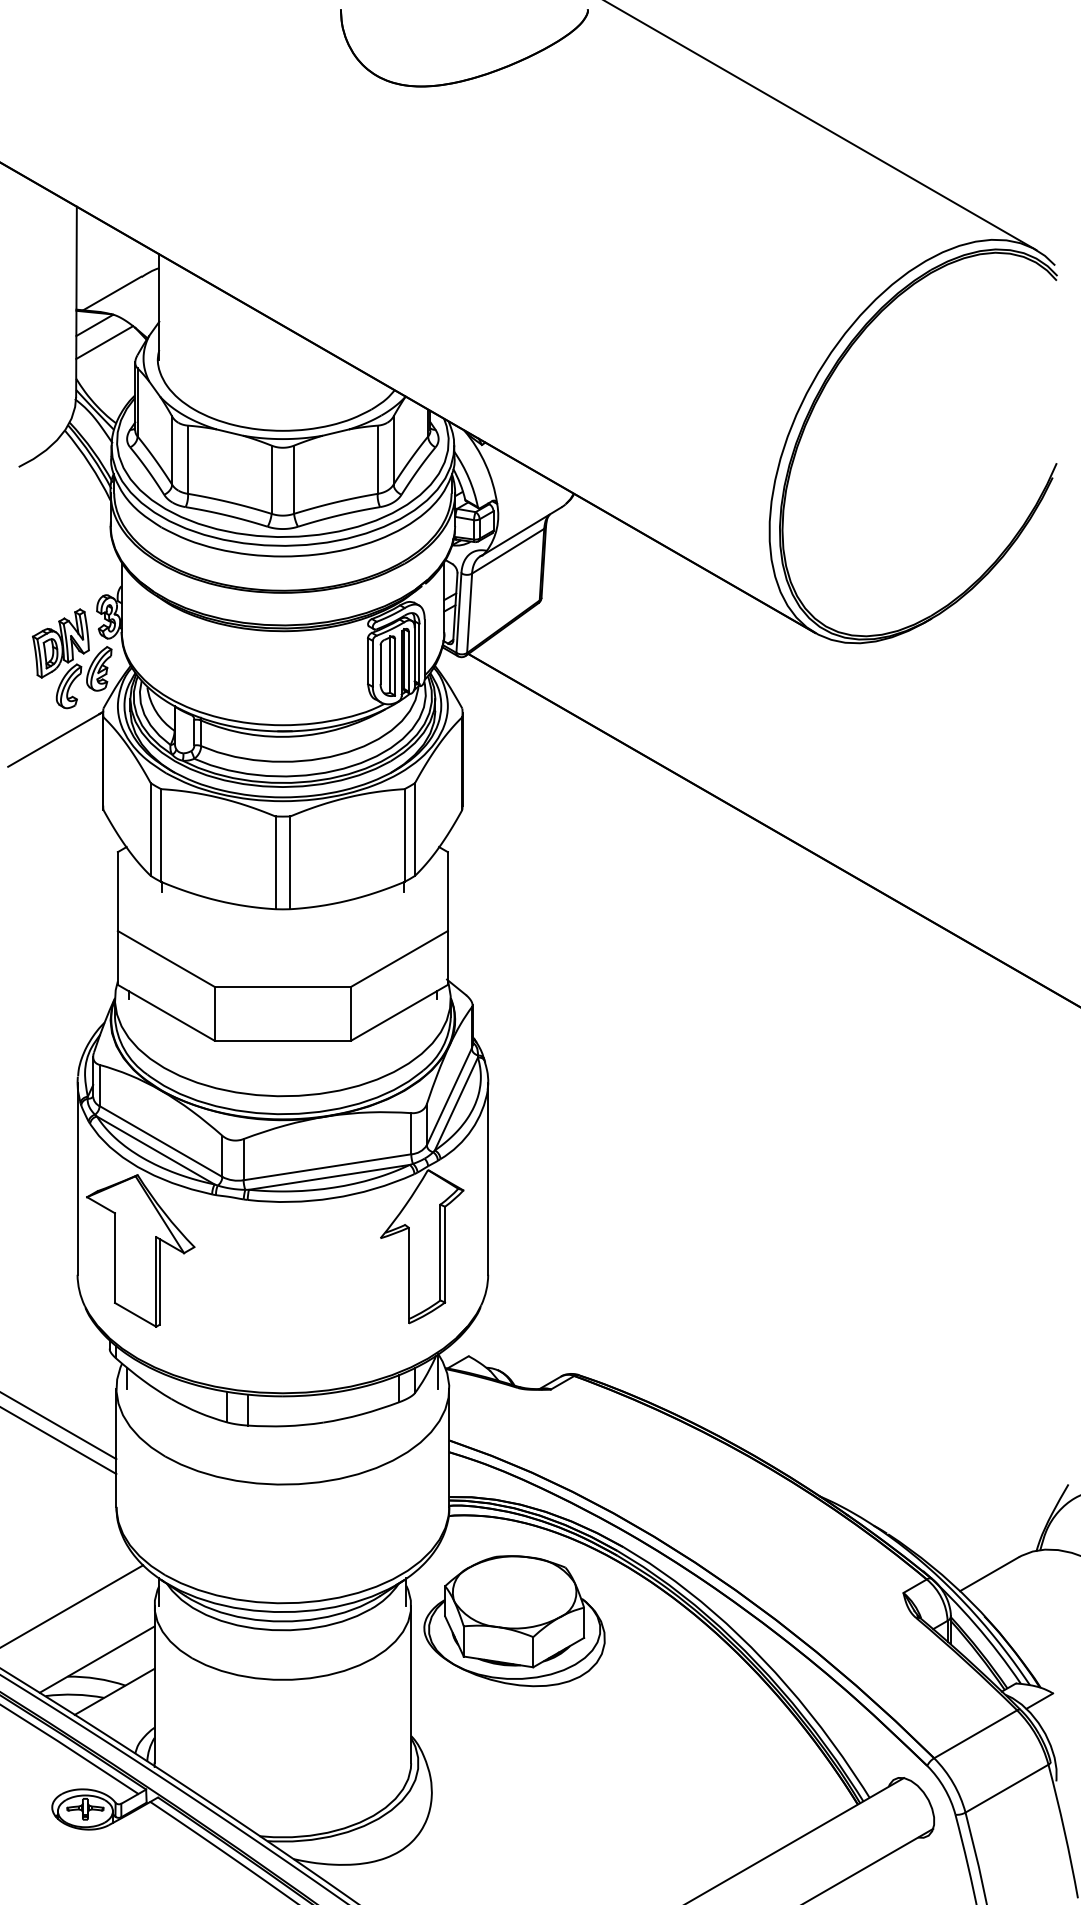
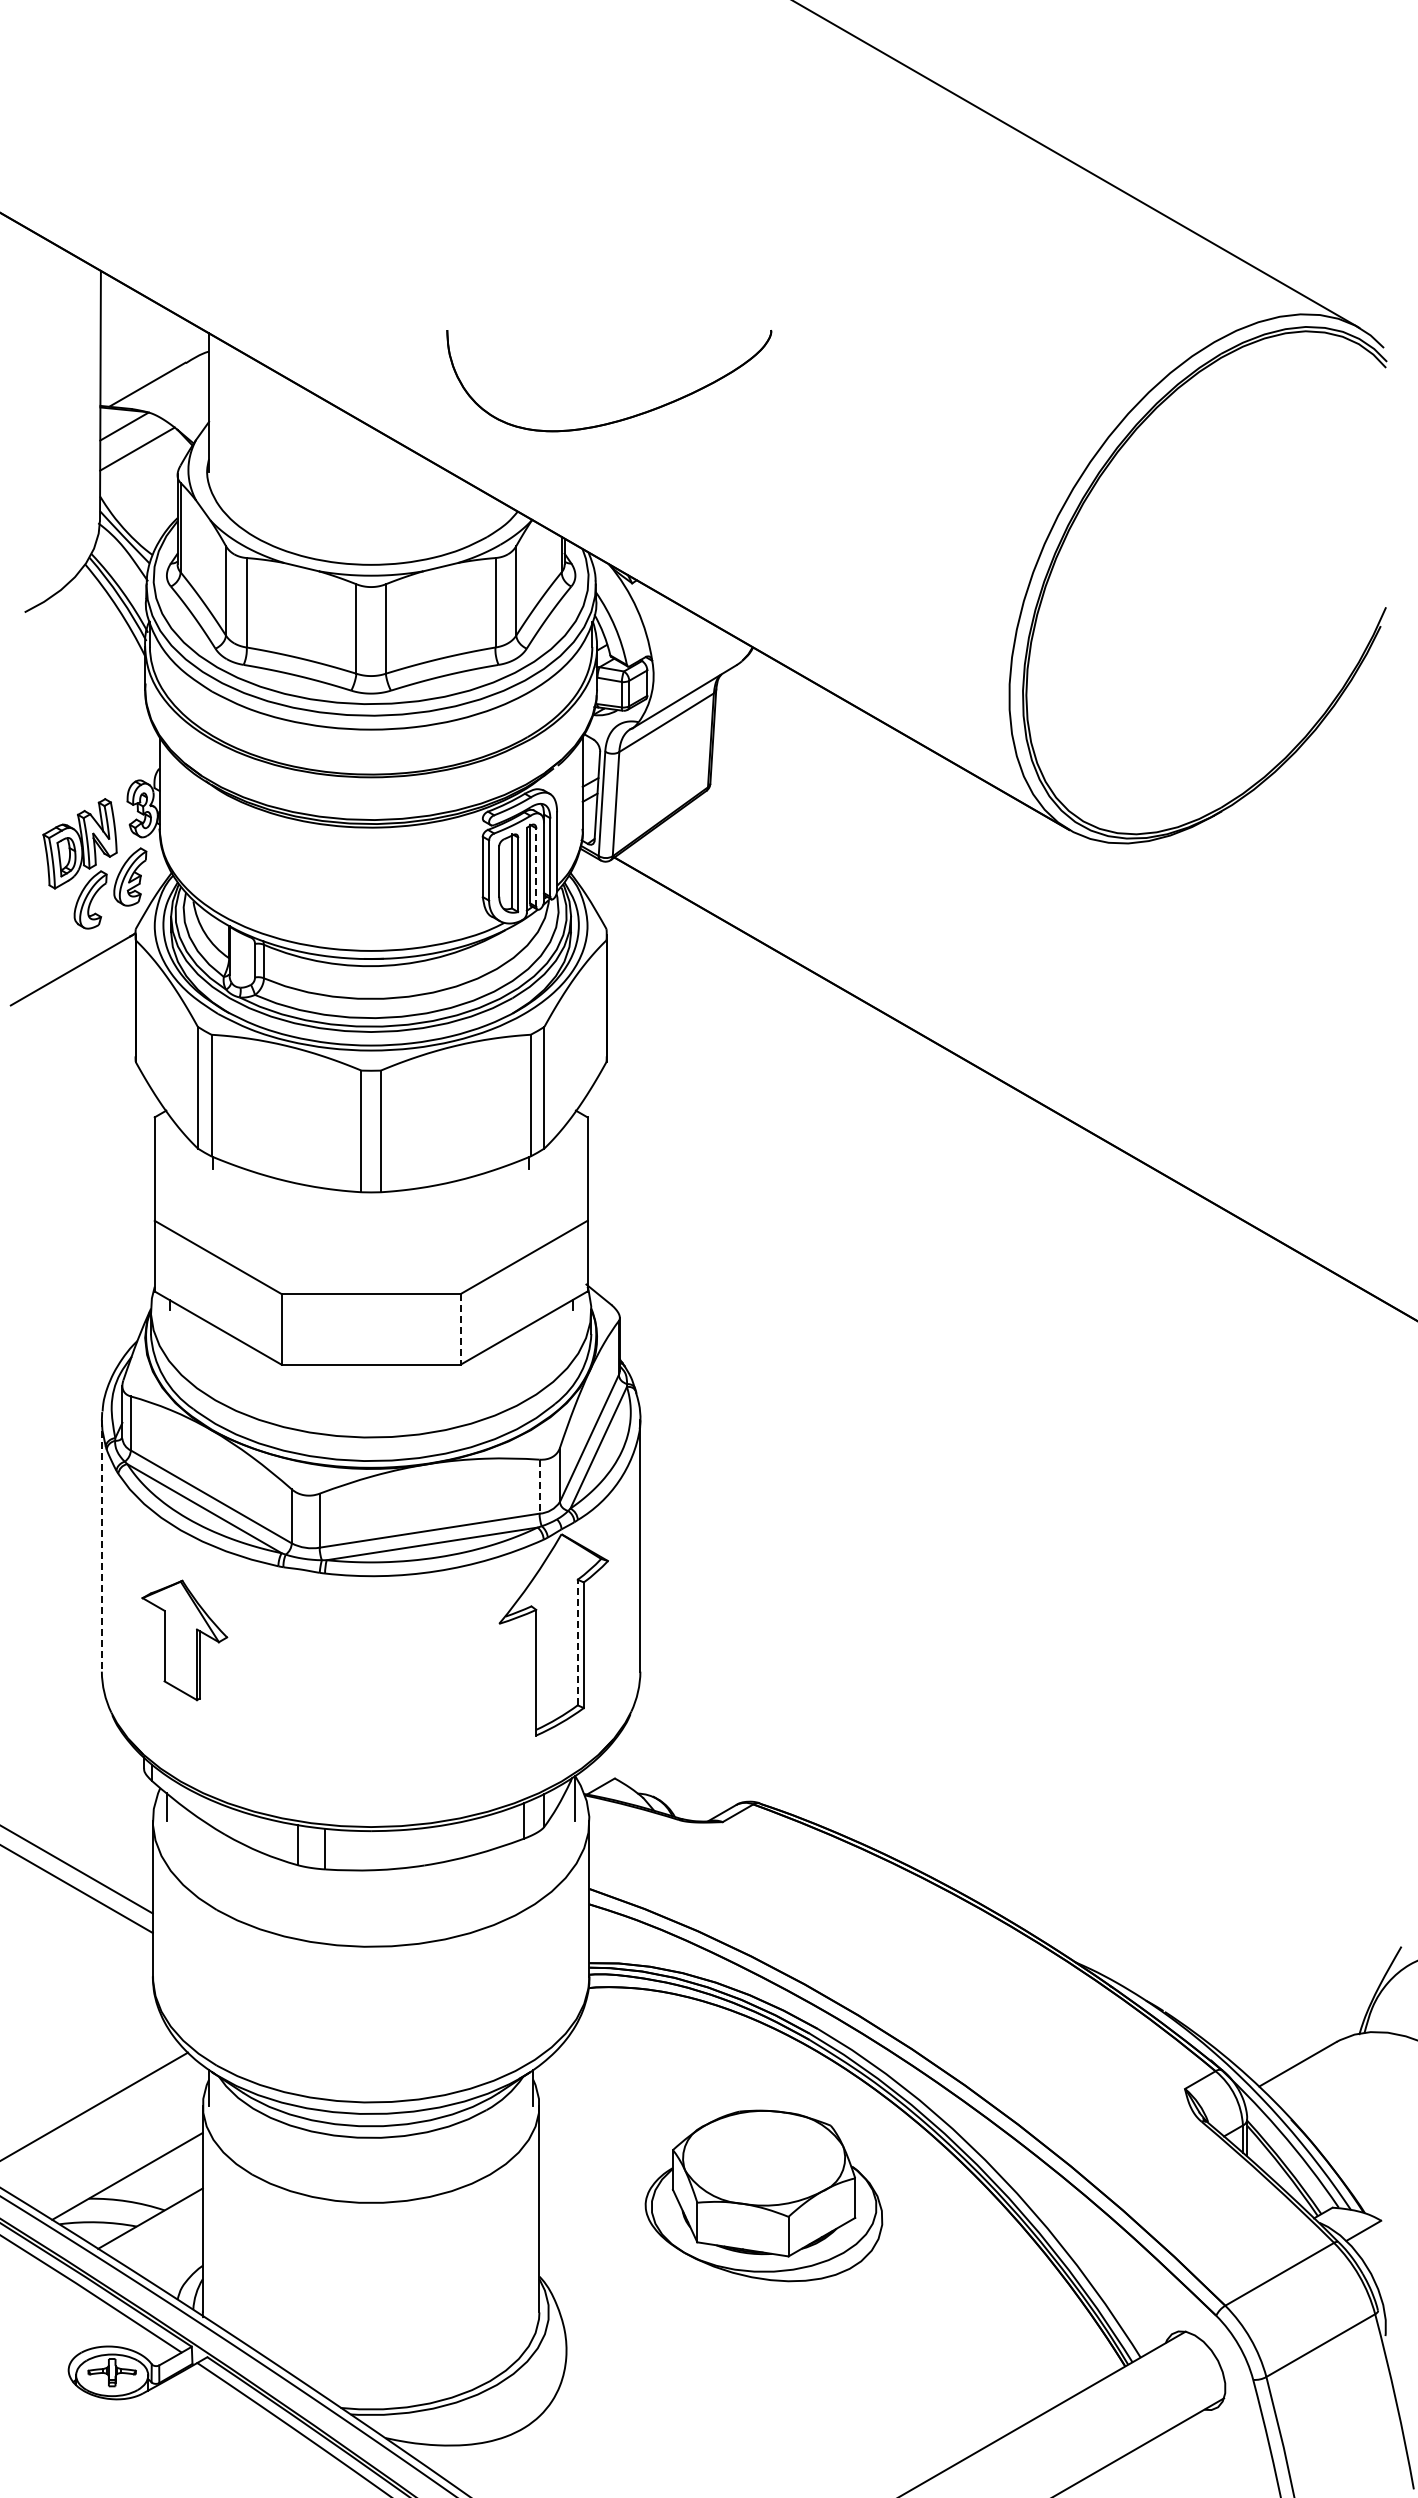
part: (472, 77) -> (619, 419), moved
line: (408, 661) -> (536, 867), solid -> dashed
line: (351, 1013) -> (460, 1329), solid -> dashed
line: (411, 1133) -> (539, 1486), solid -> dashed
line: (77, 1179) -> (101, 1546), solid -> dashed
part: (140, 1251) -> (184, 1640), size x0.6
line: (440, 1252) -> (577, 1642), solid -> dashed
part: (514, 1620) -> (763, 2195), moved

